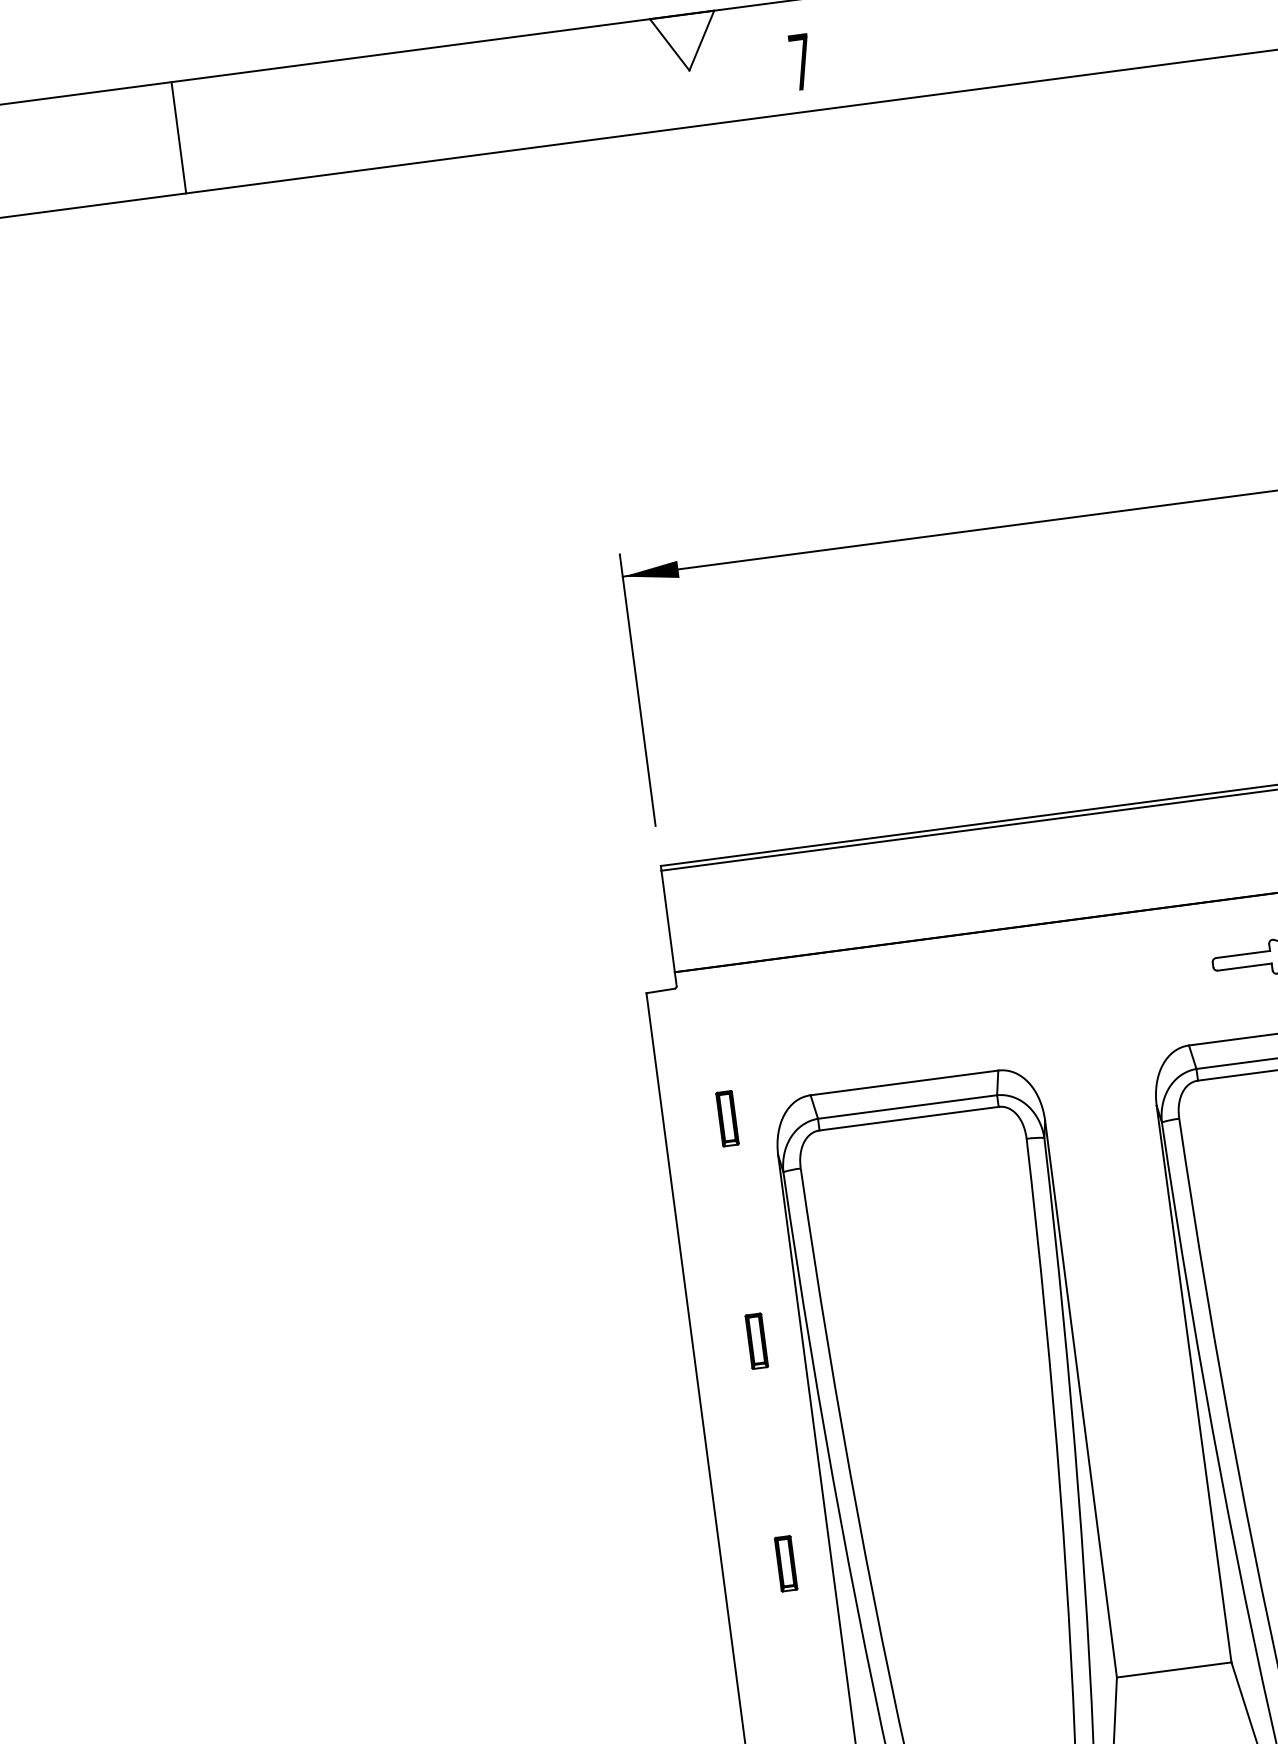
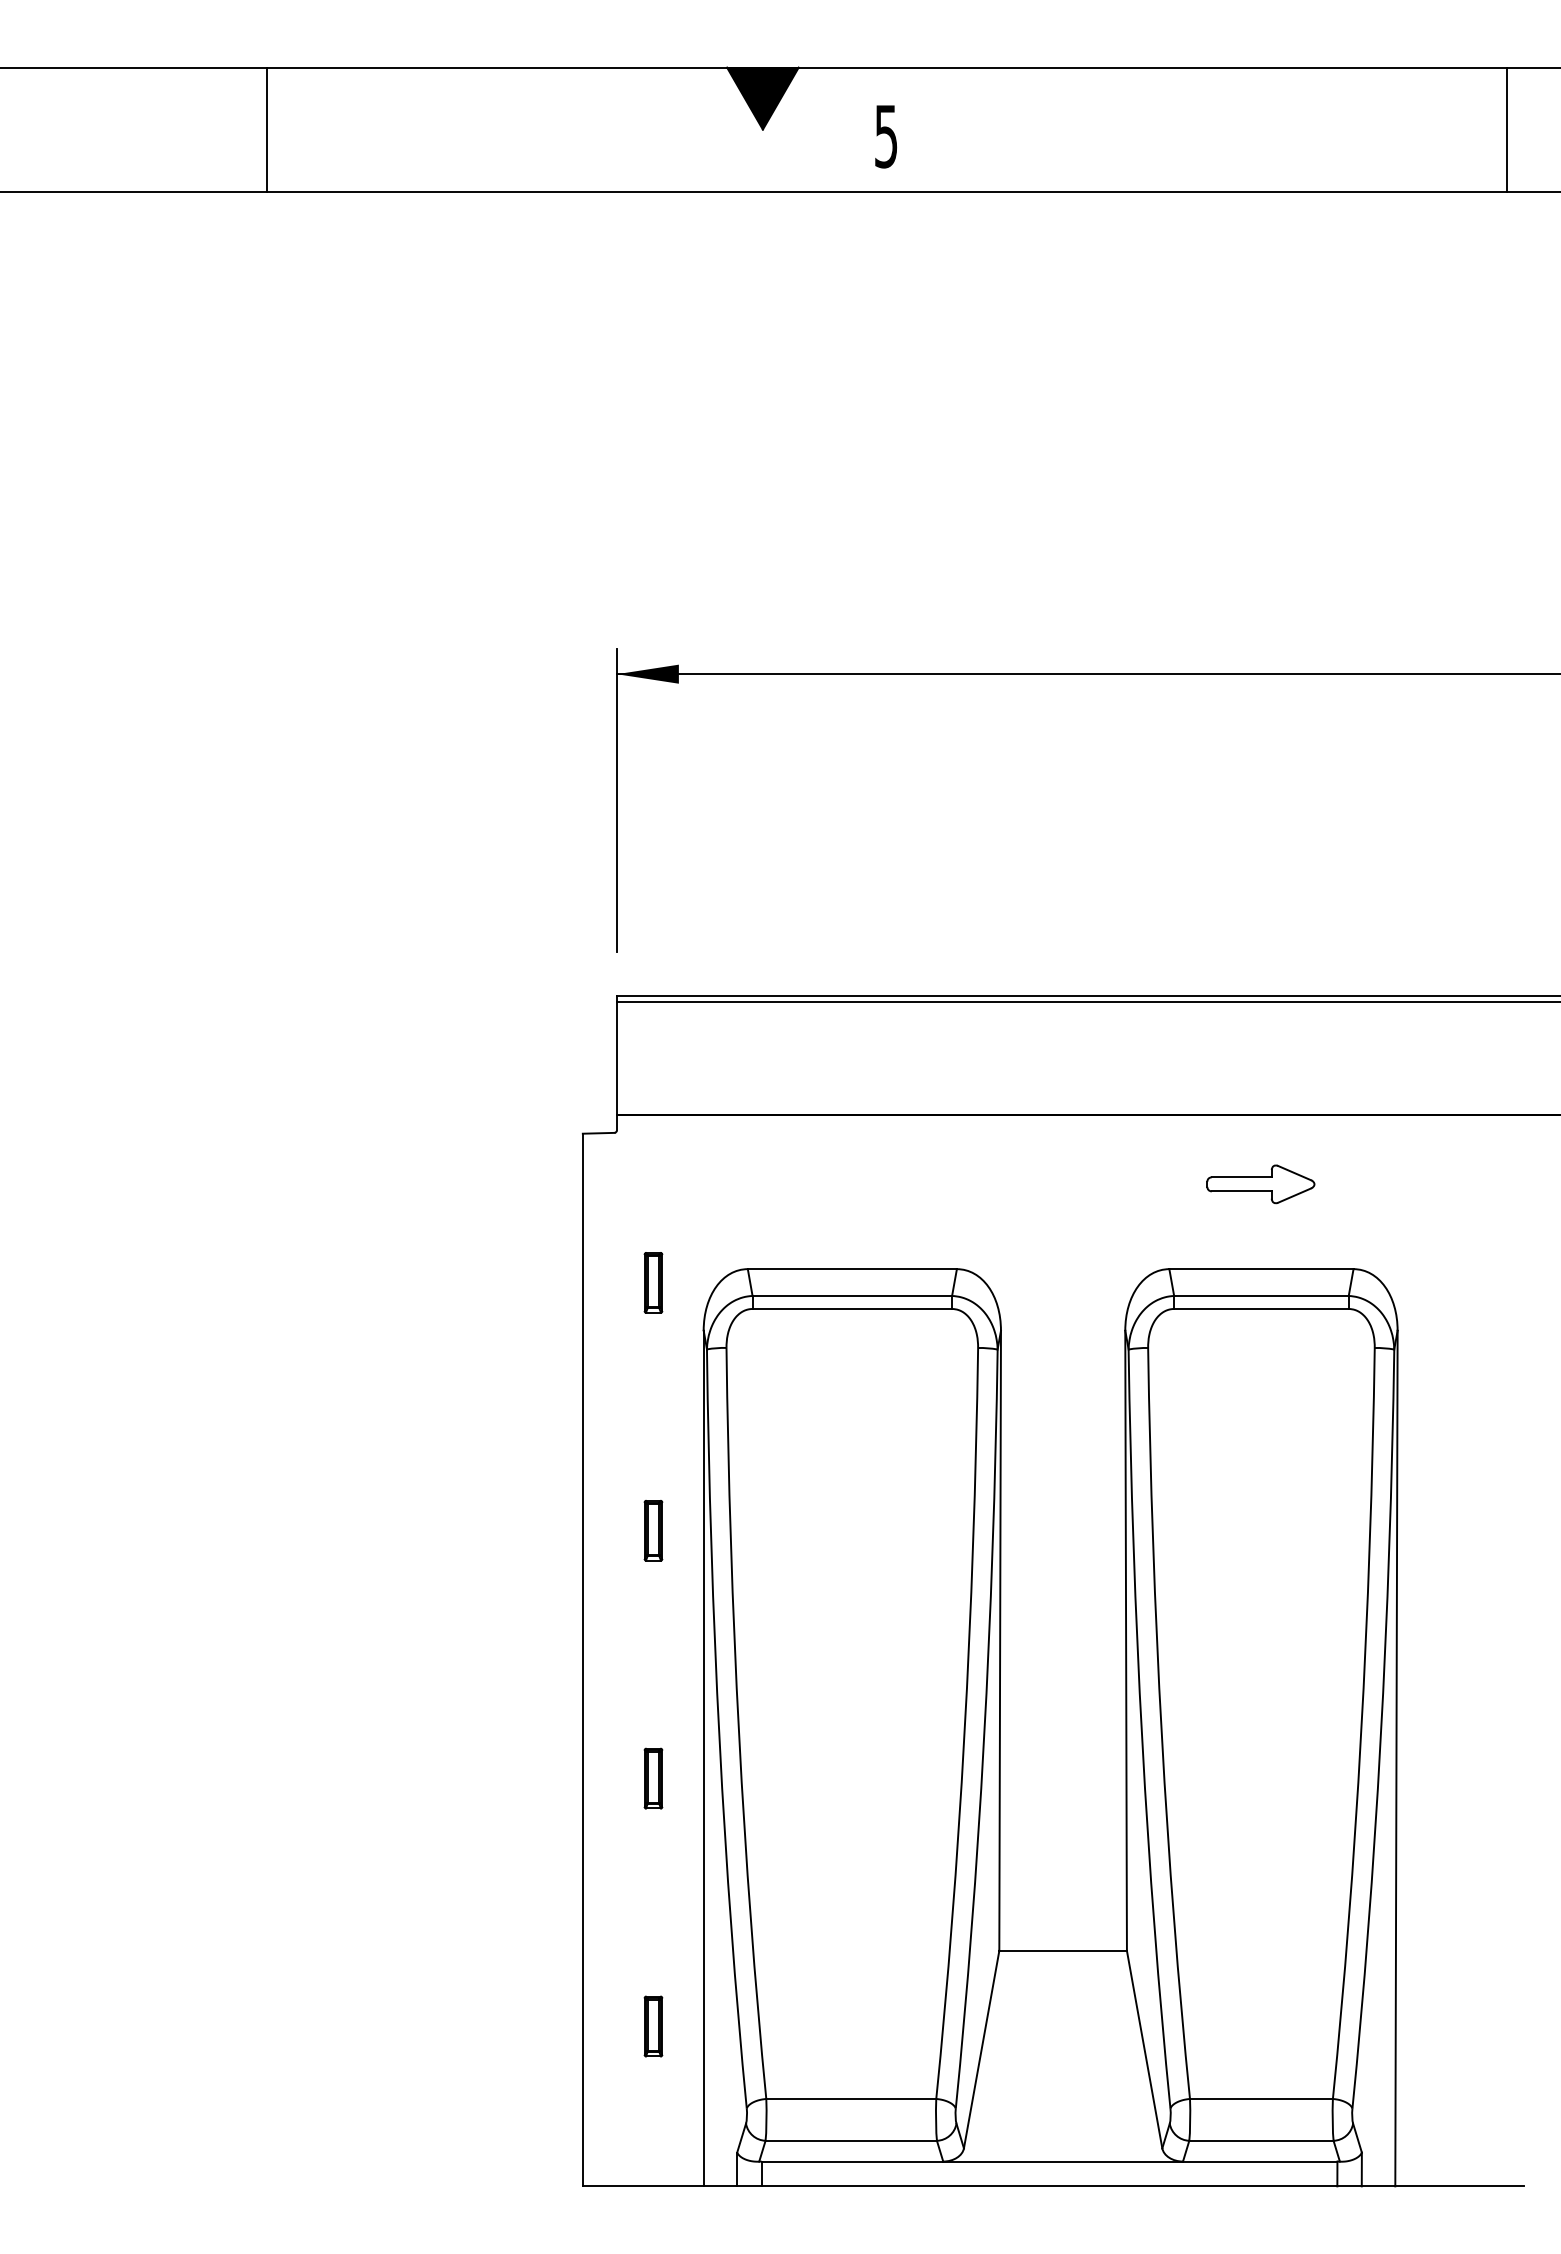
fill: (685, 42) -> (762, 98), added
text: (801, 62) -> (886, 136), 7 -> 5
line: (179, 137) -> (267, 129), moved

